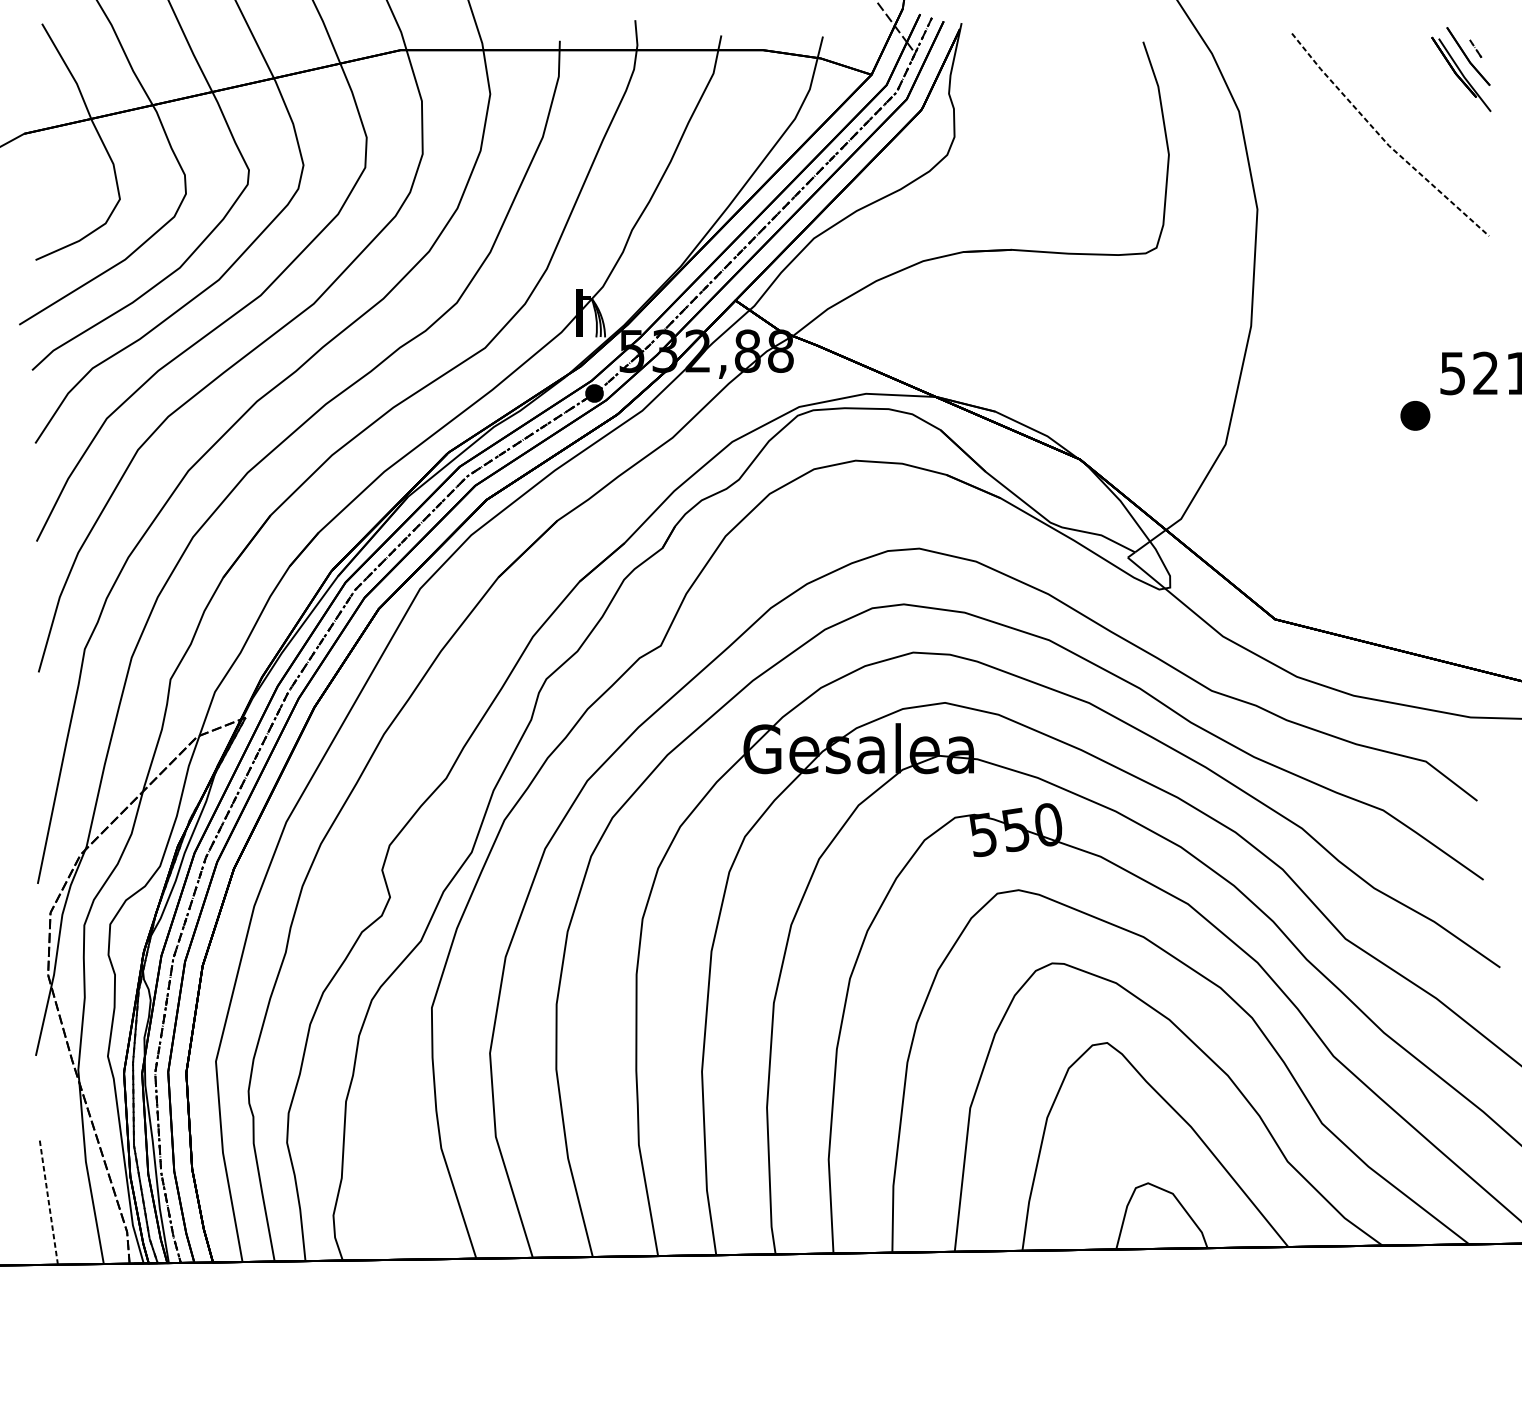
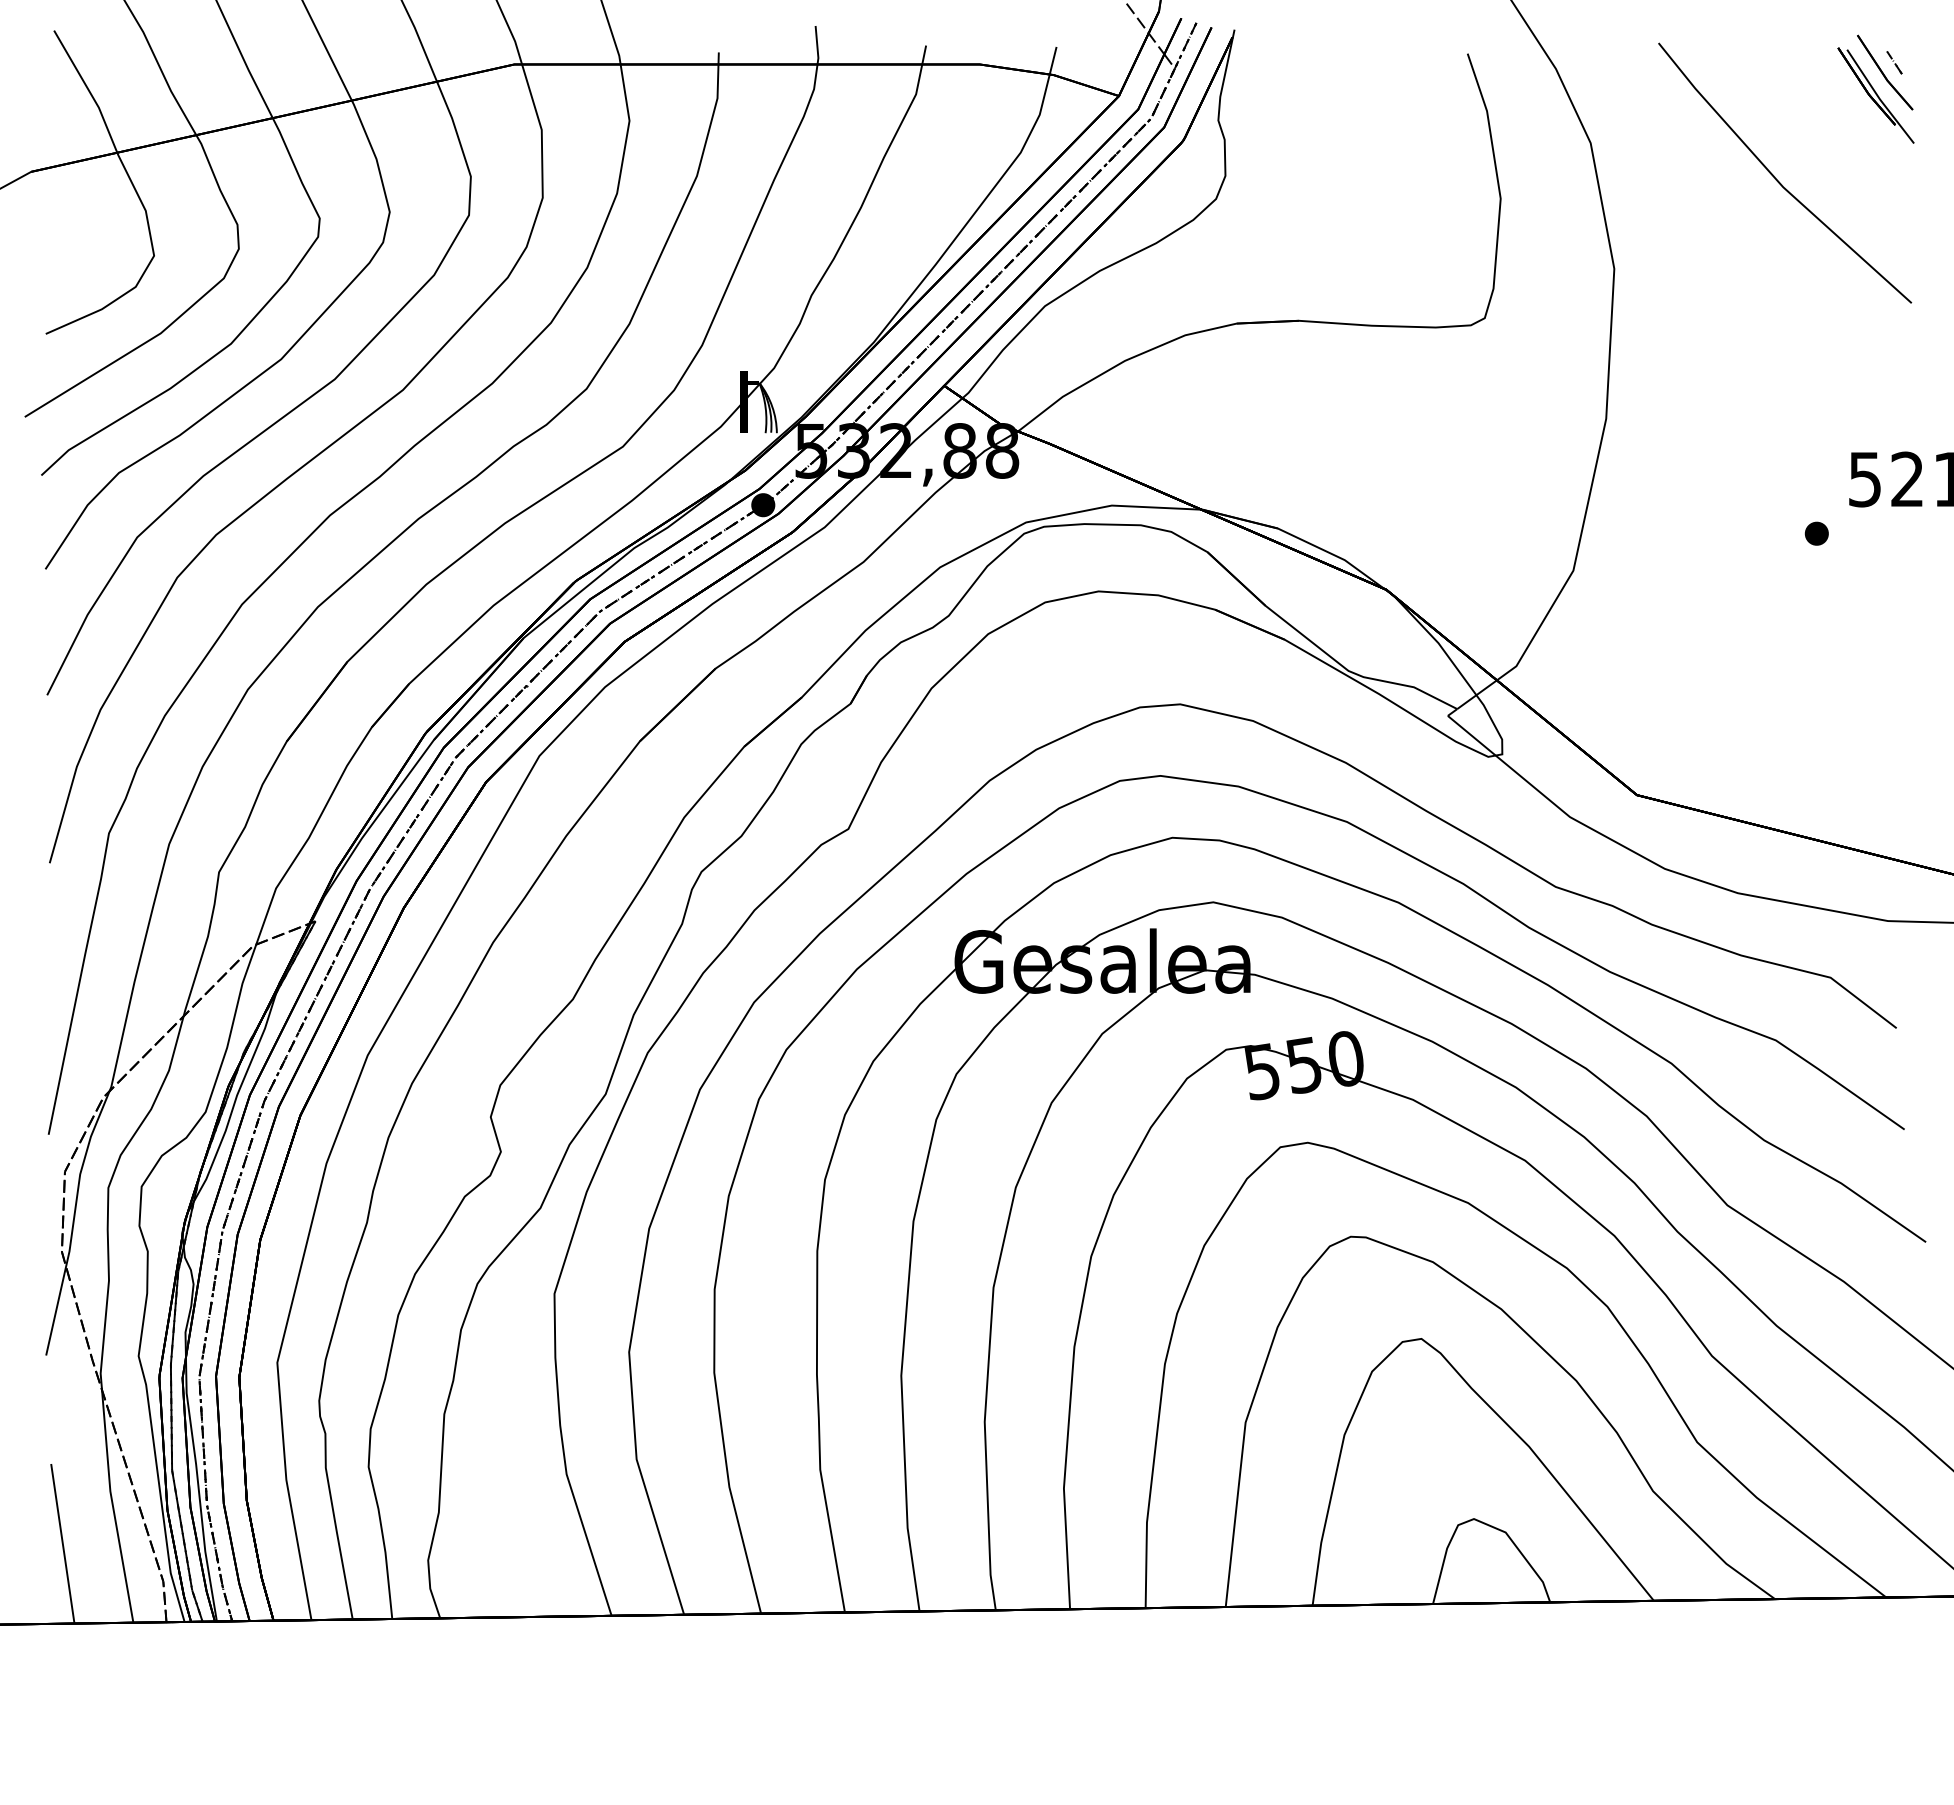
line: (1384, 140) -> (1777, 180), dashed -> solid
part: (1414, 415) -> (1816, 533), size x0.62
line: (48, 1202) -> (62, 1543), dashed -> solid

